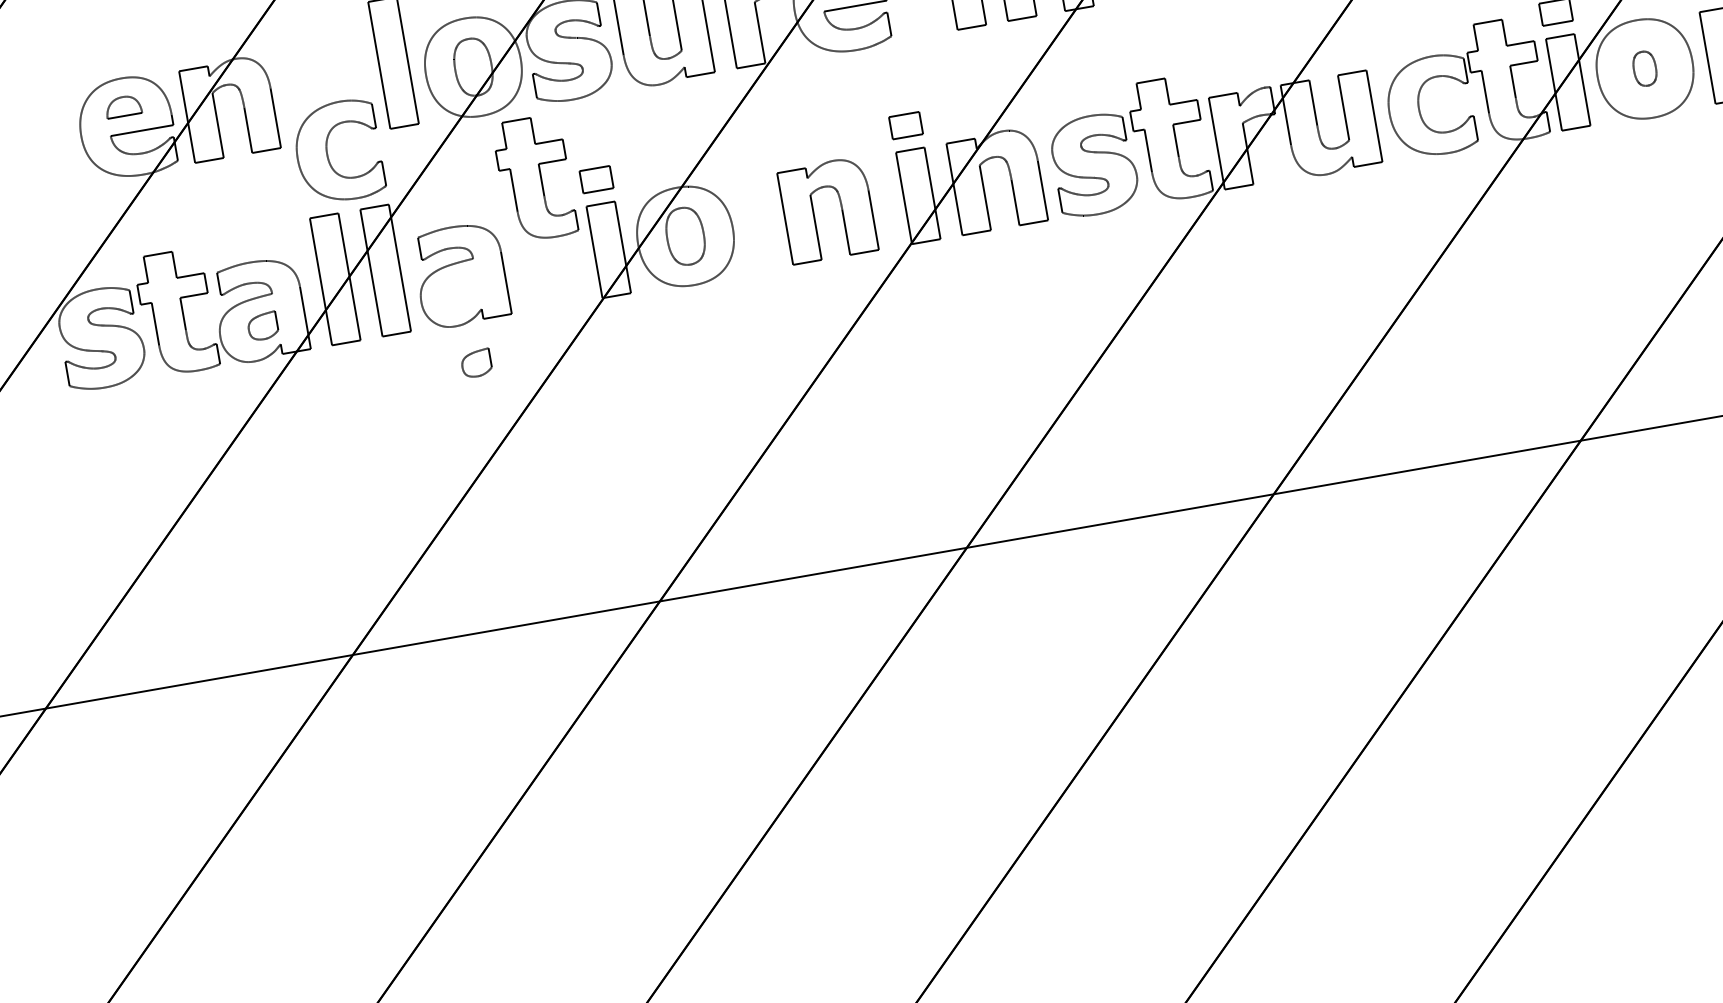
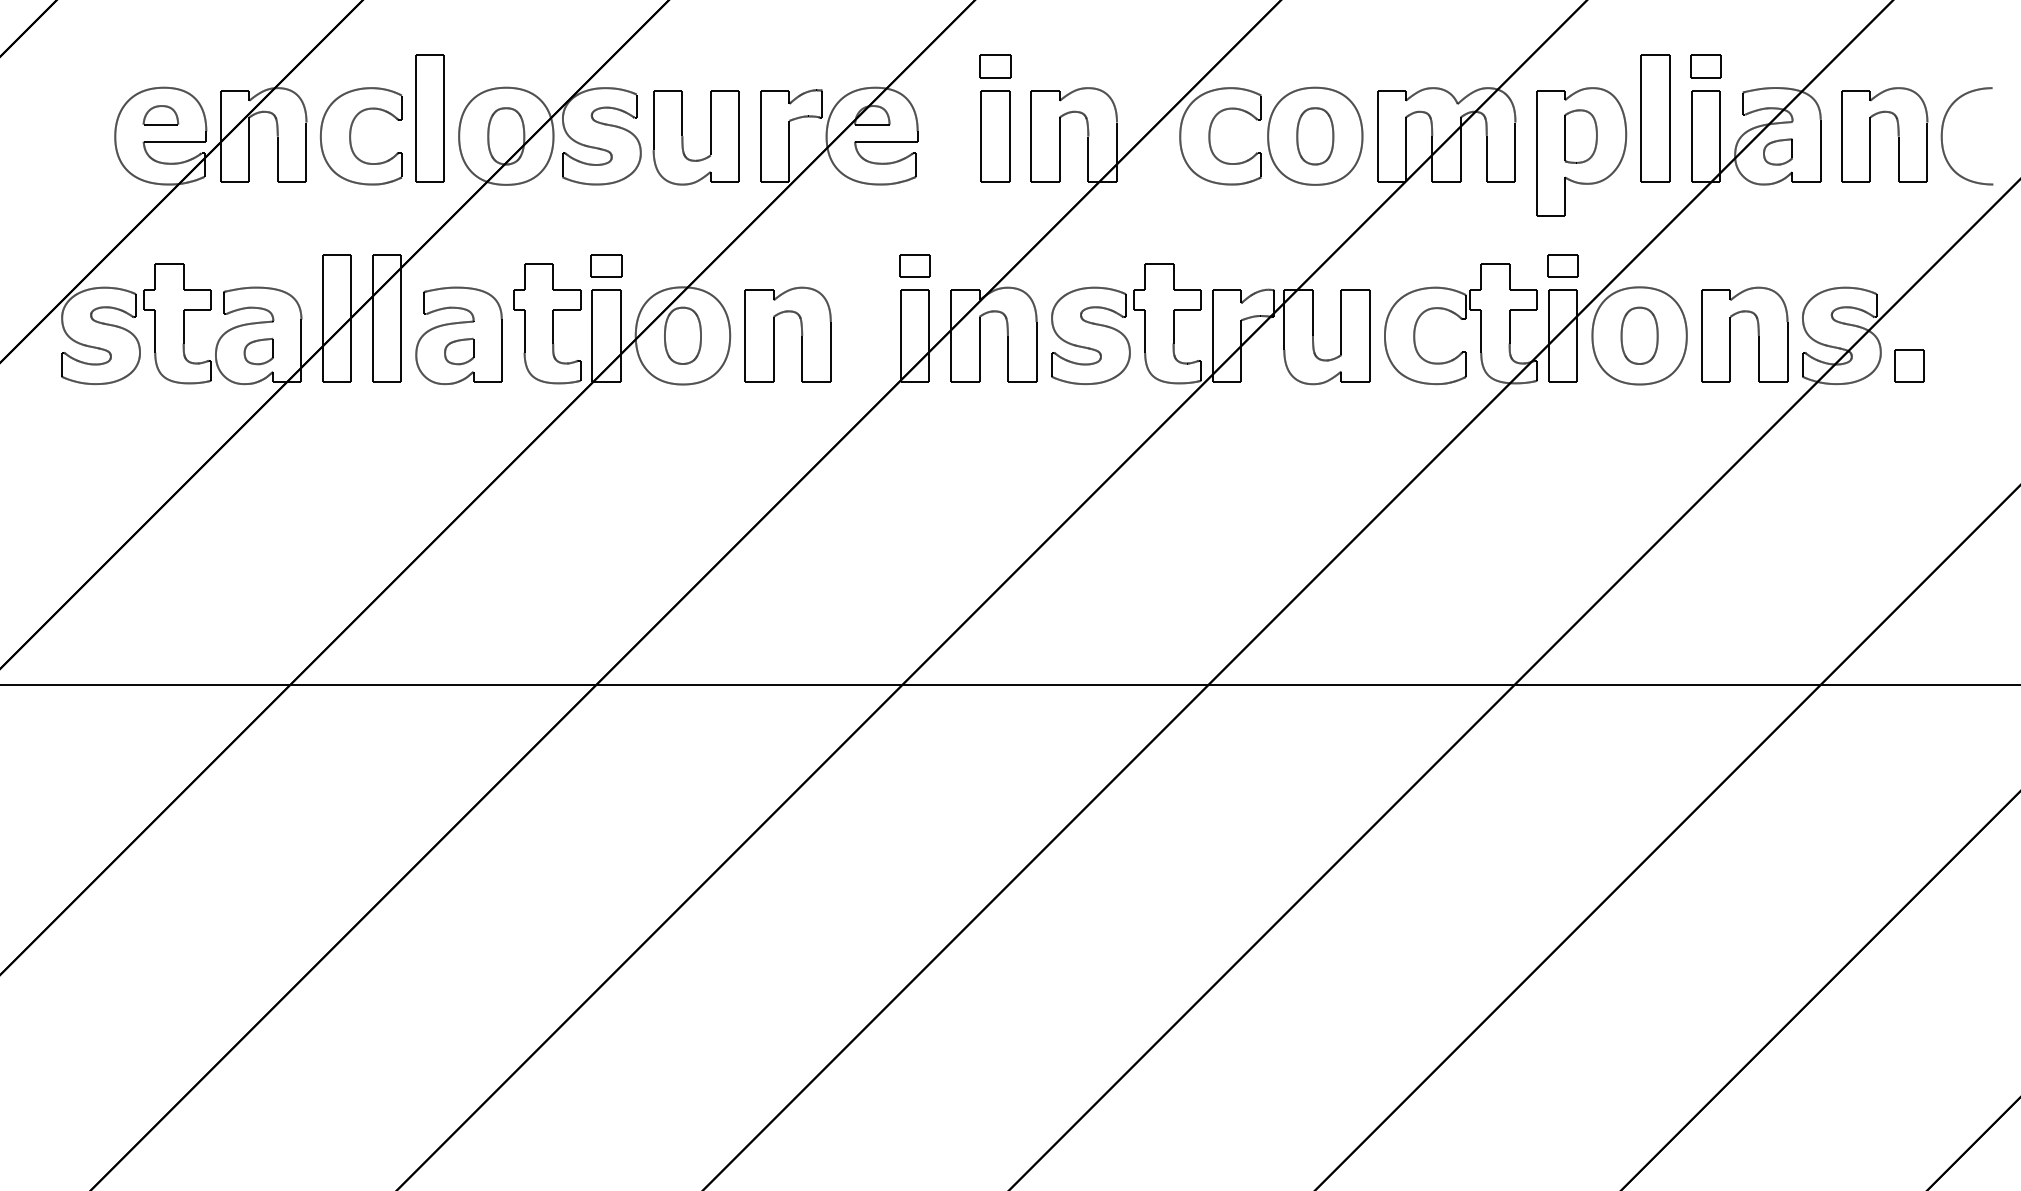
part: (1644, 68) -> (1639, 335), size x1.67
part: (328, 151) -> (351, 134), moved
part: (535, 178) -> (547, 323), moved
part: (814, 212) -> (774, 334), moved
part: (476, 363) -> (459, 351), moved

